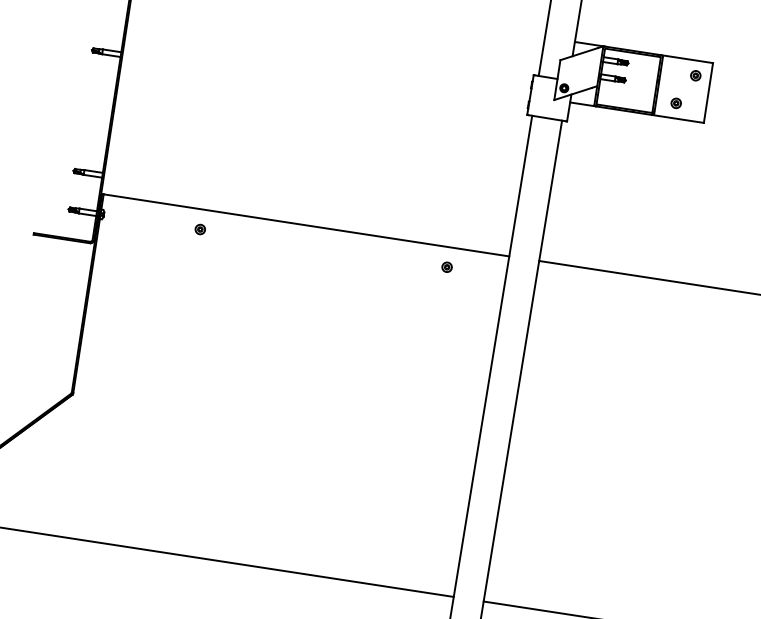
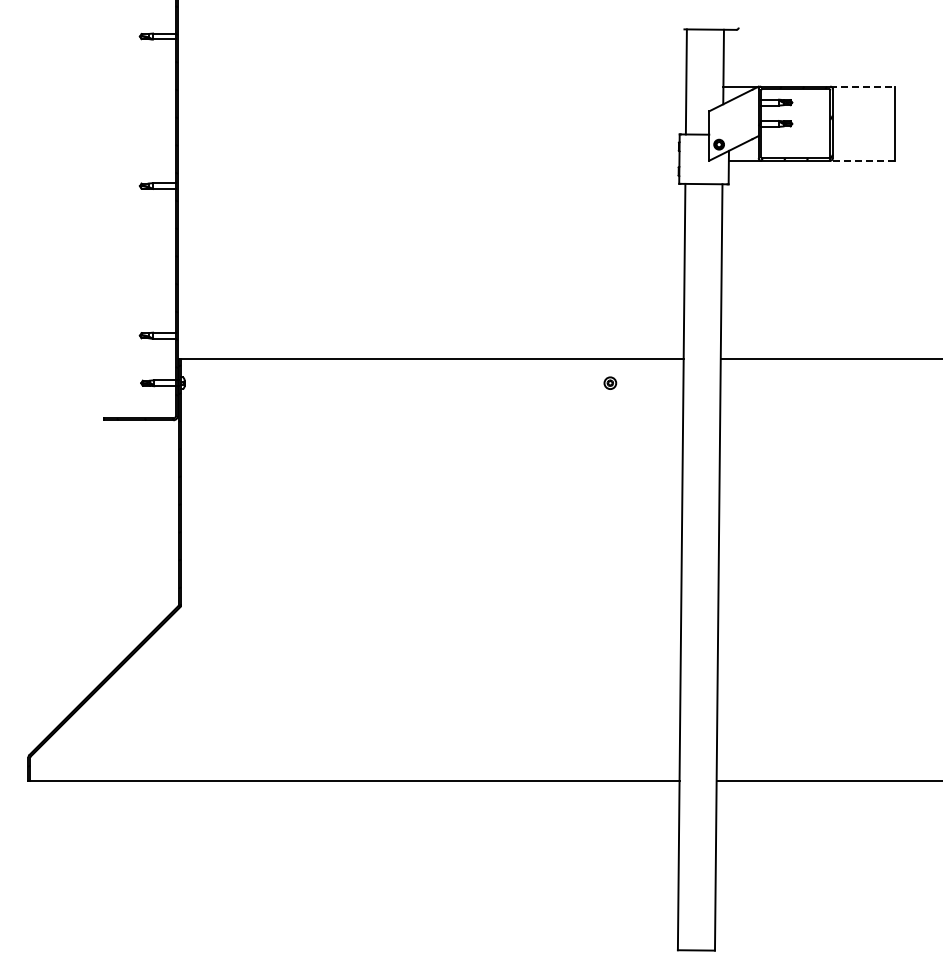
line: (687, 59) -> (863, 86), solid -> dashed
part: (695, 75) -> (875, 104), removed
part: (676, 102) -> (857, 141), removed
line: (677, 118) -> (862, 160), solid -> dashed
part: (200, 228) -> (304, 382), removed

